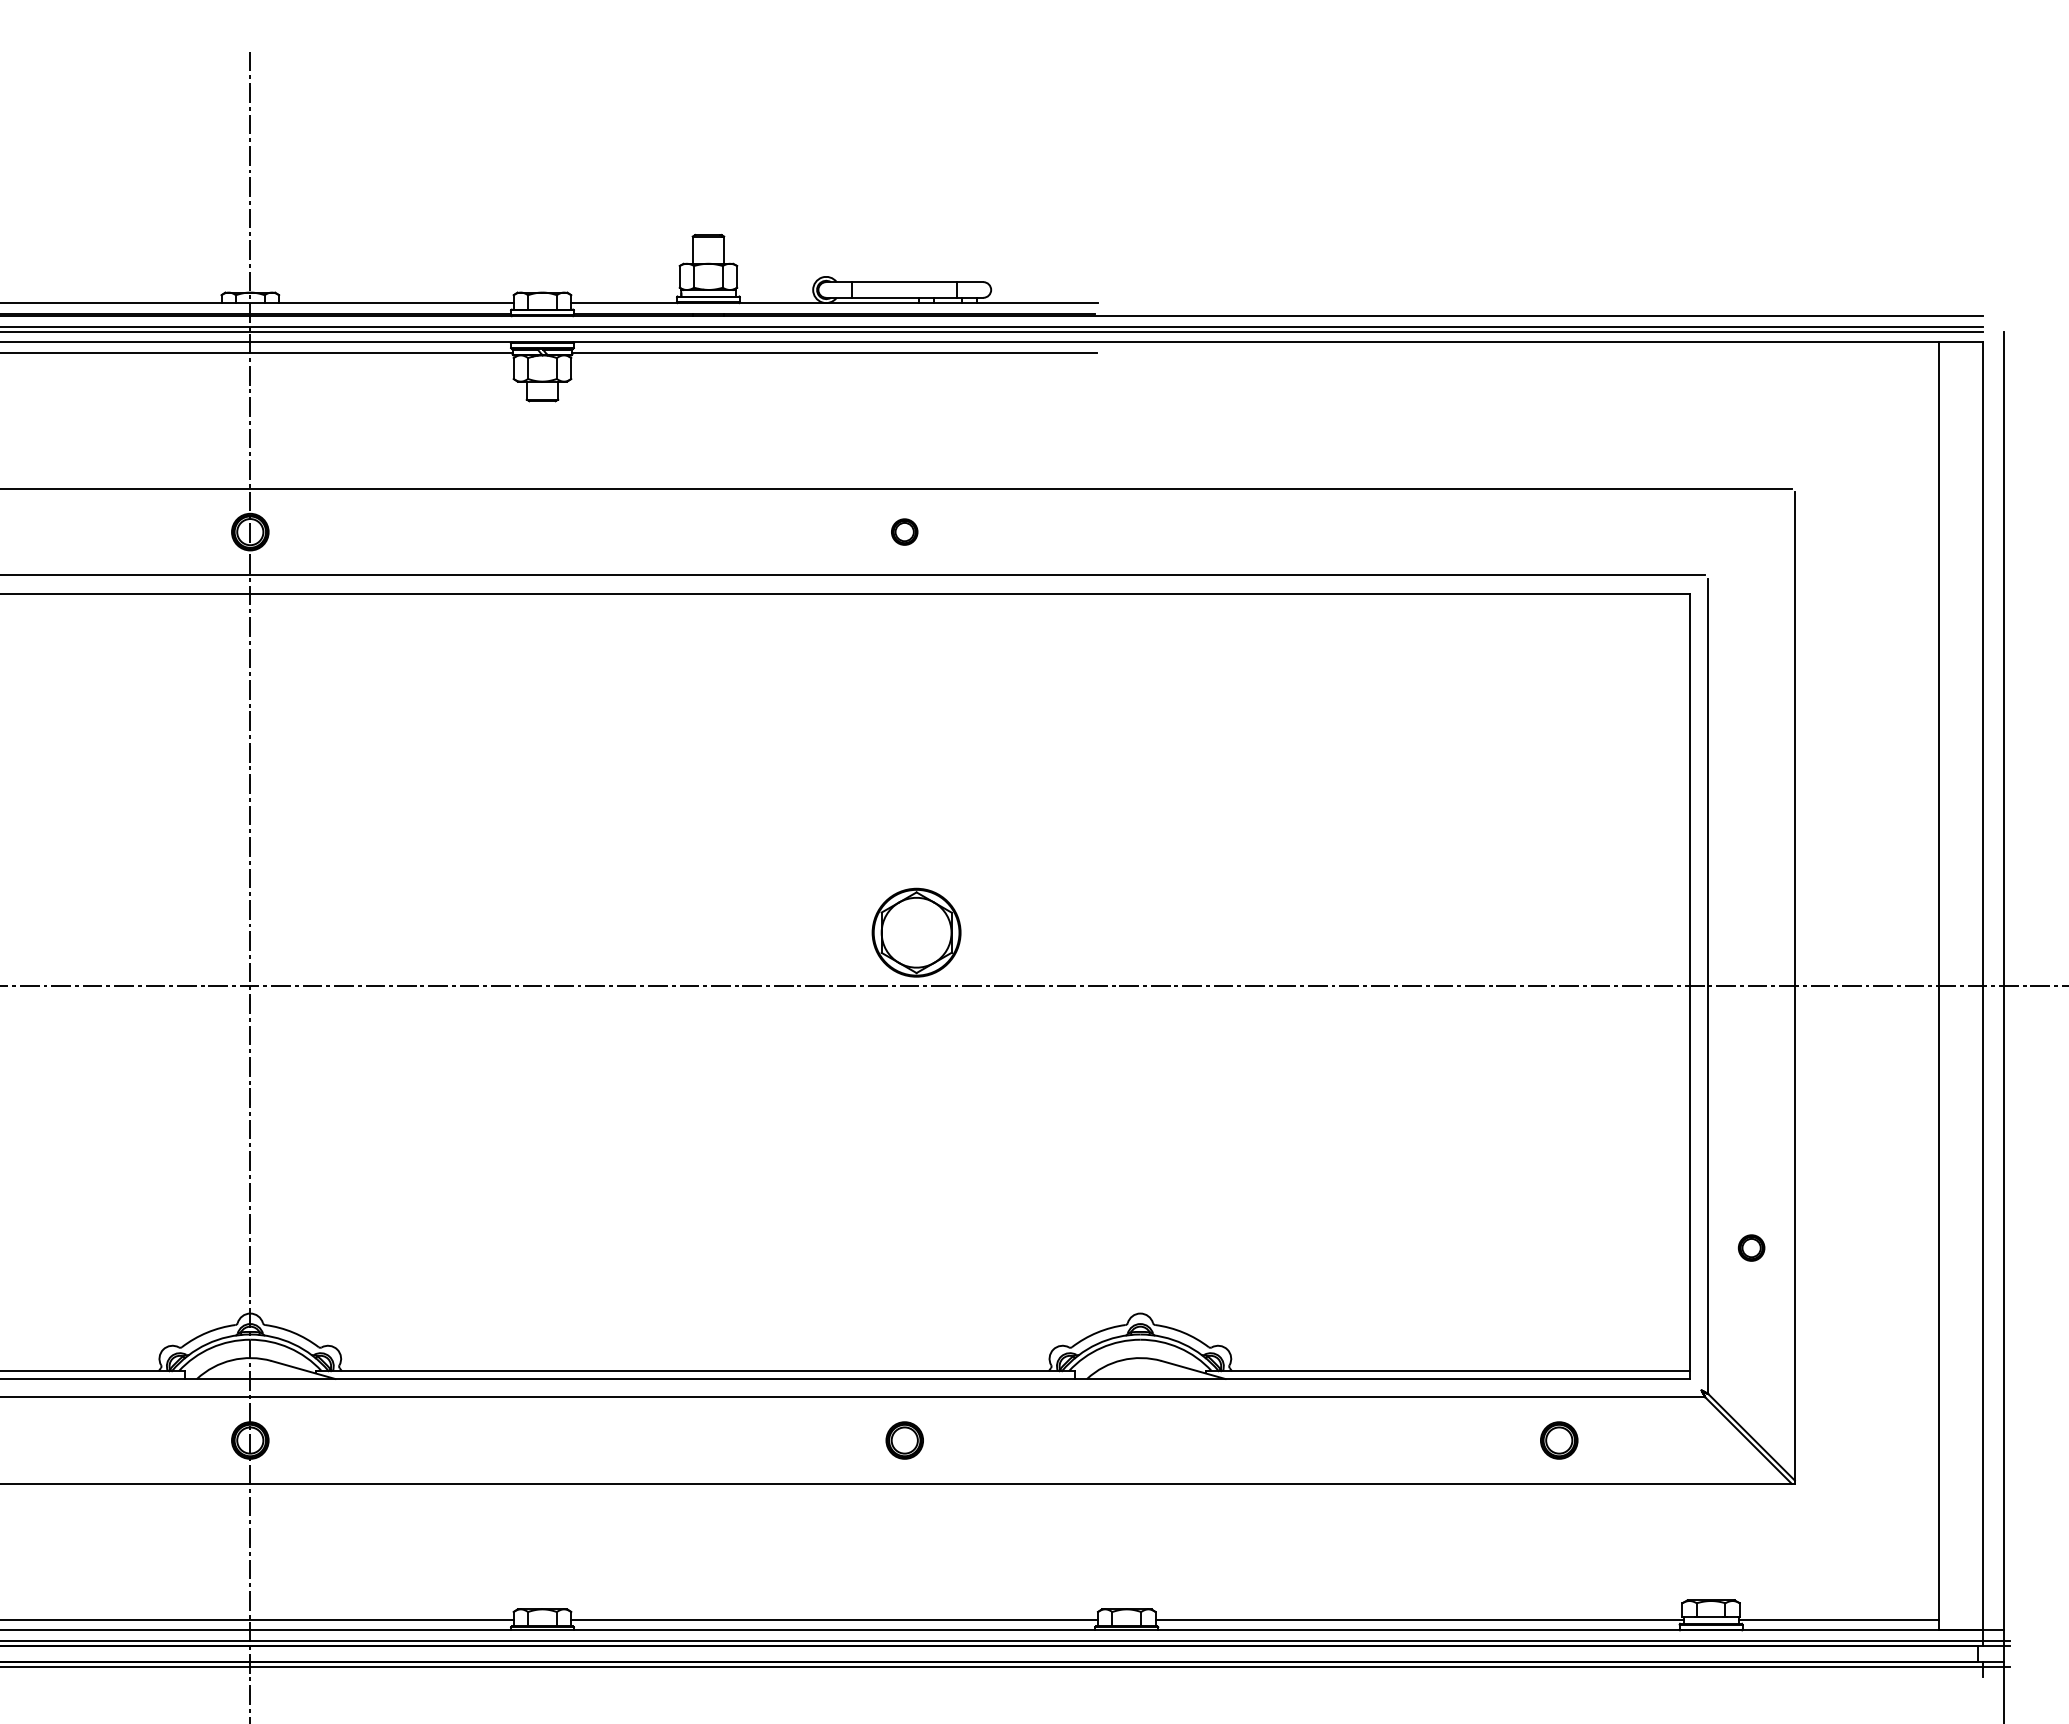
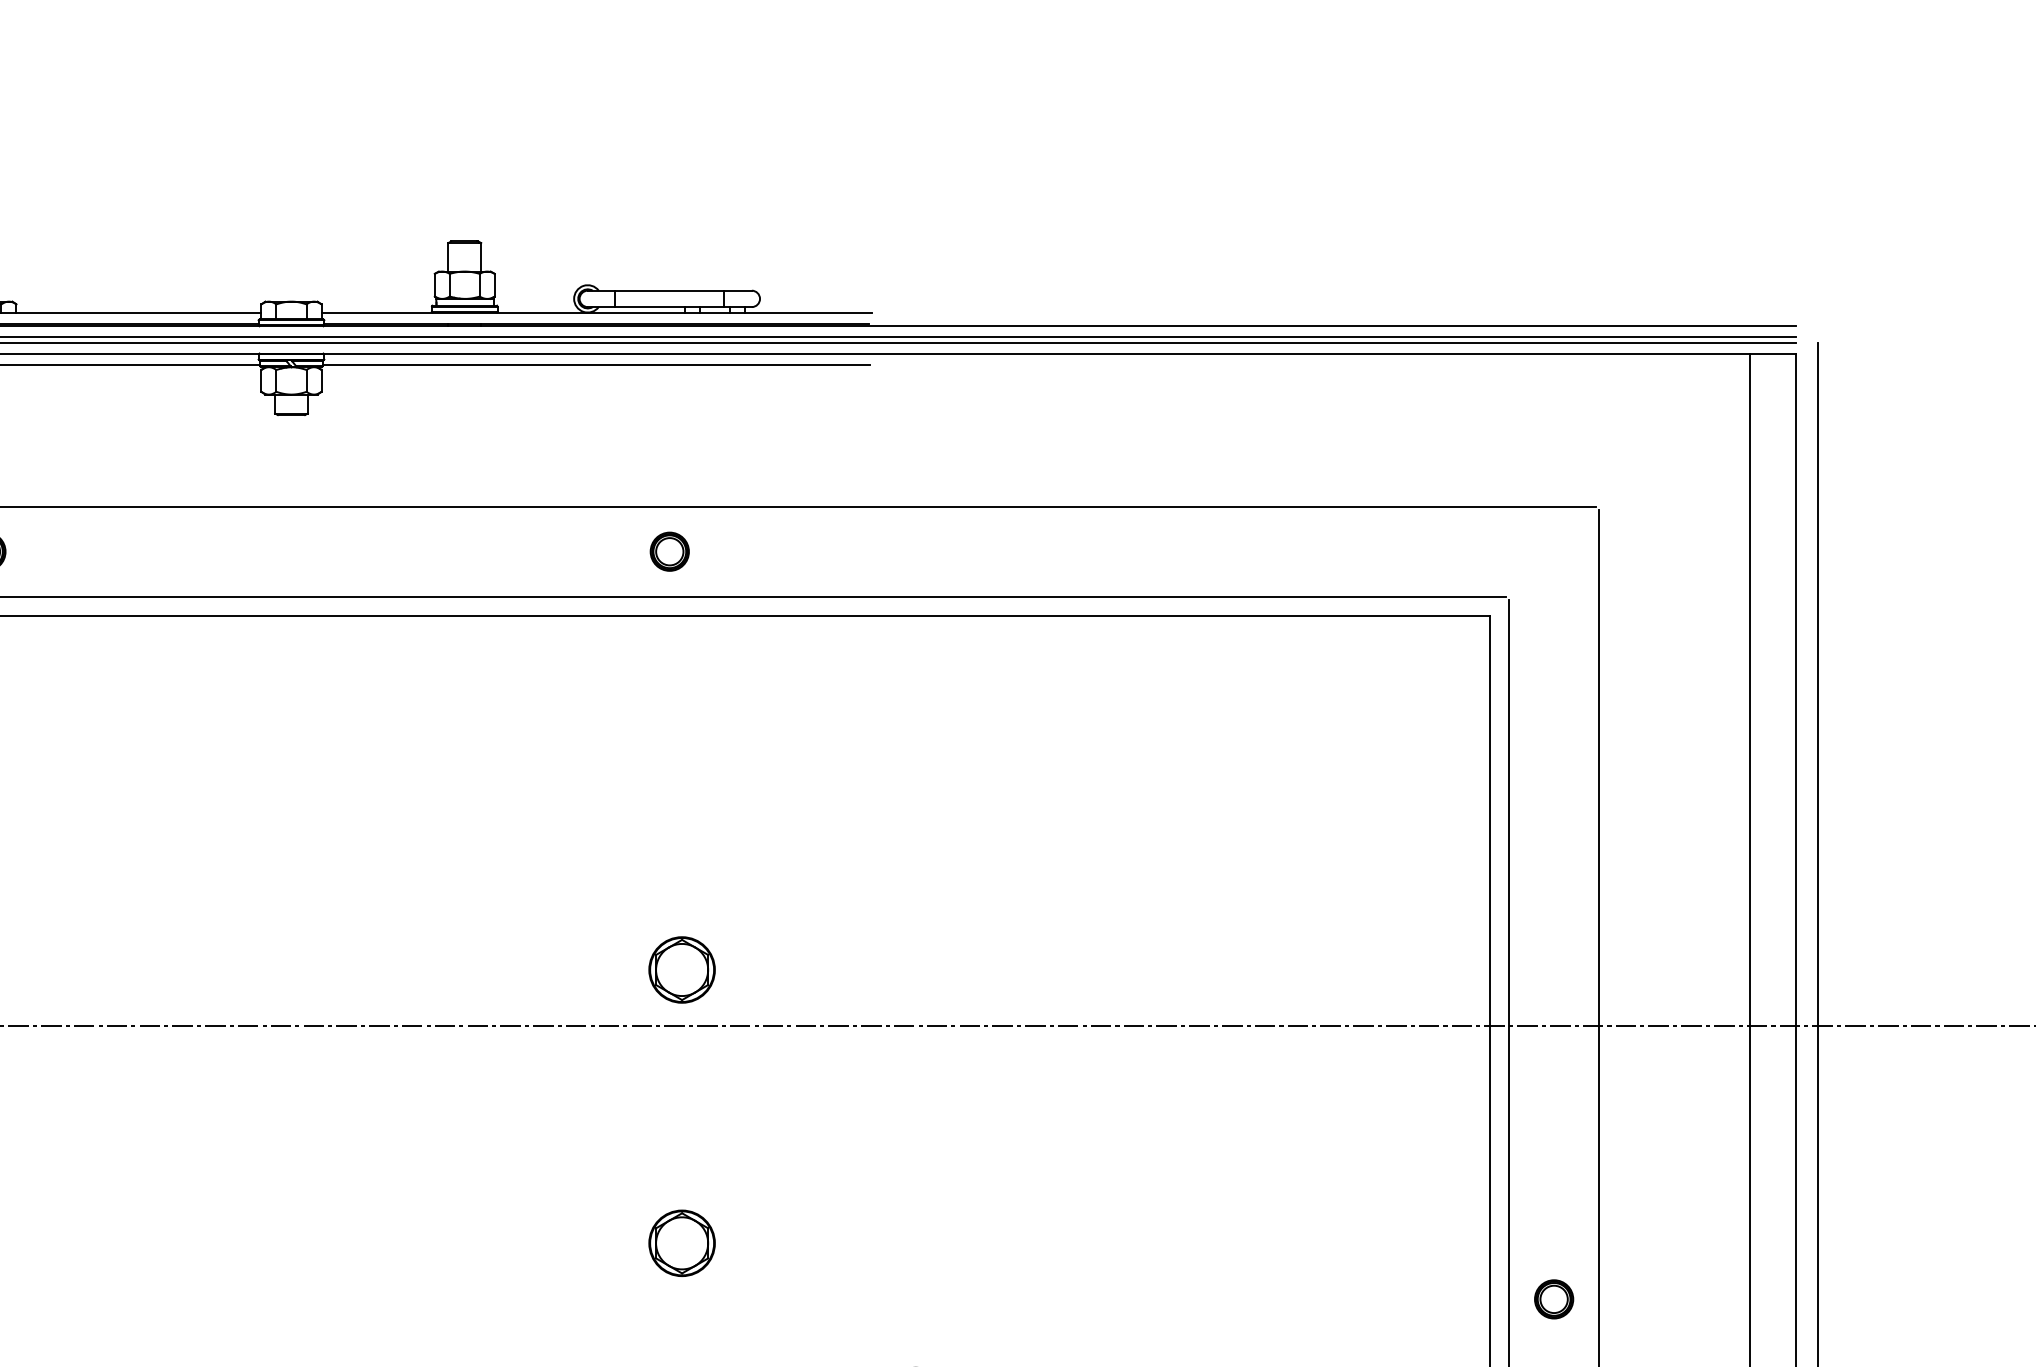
part: (904, 531) -> (669, 551), size x1.43
part: (916, 932) -> (682, 969), size x0.71
part: (916, 1194) -> (682, 1243), added
part: (1751, 1247) -> (1553, 1298), size x1.43

